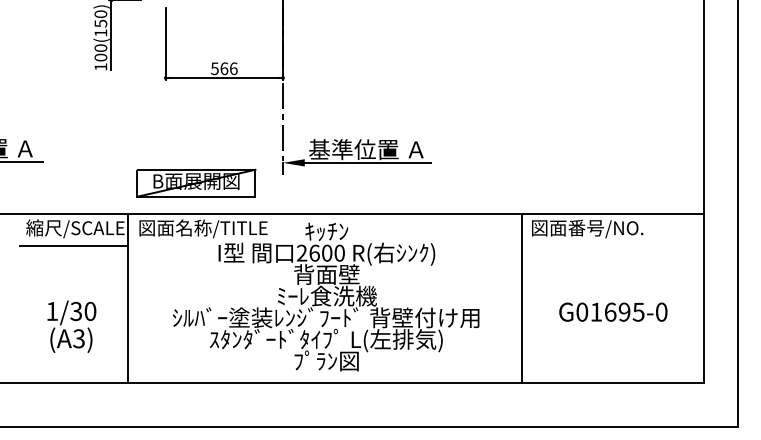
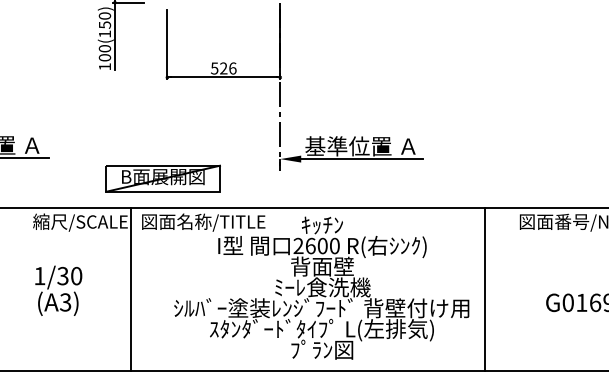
text: (224, 68) -> (223, 68), 566 -> 526
part: (196, 182) -> (163, 177), moved
line: (73, 246) -> (78, 239), removed
line: (522, 298) -> (485, 289), moved
text: (71, 326) -> (58, 290), moved

